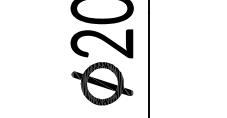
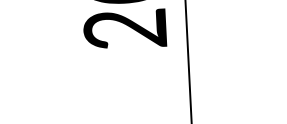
part: (102, 83) -> (128, 81), removed

